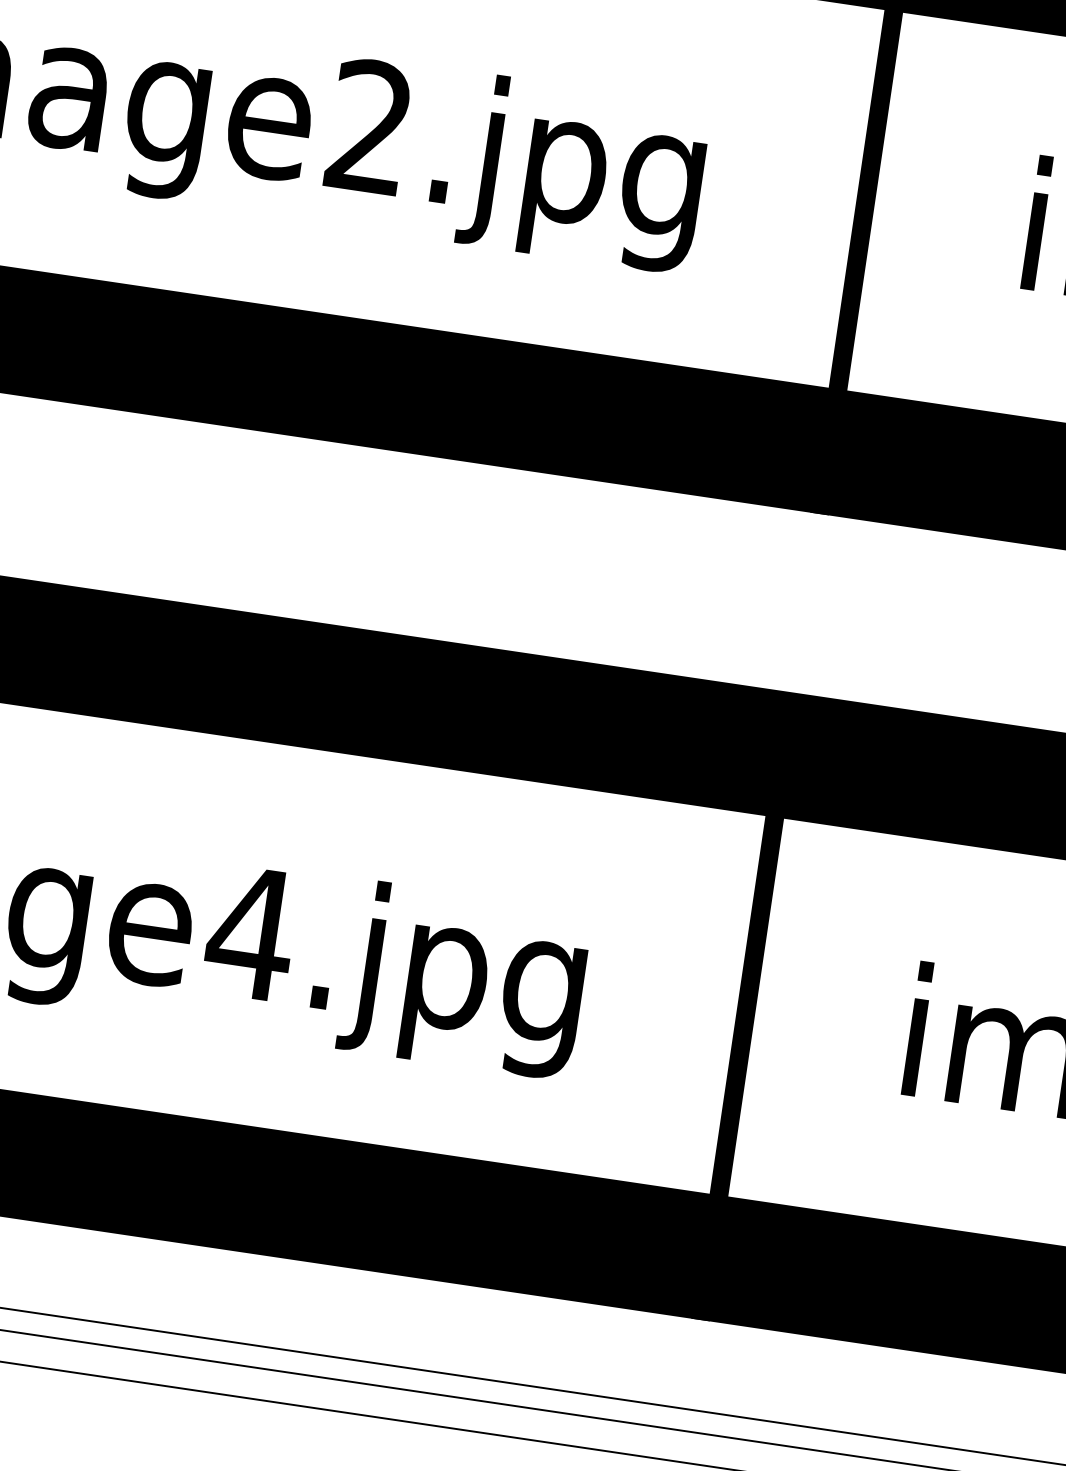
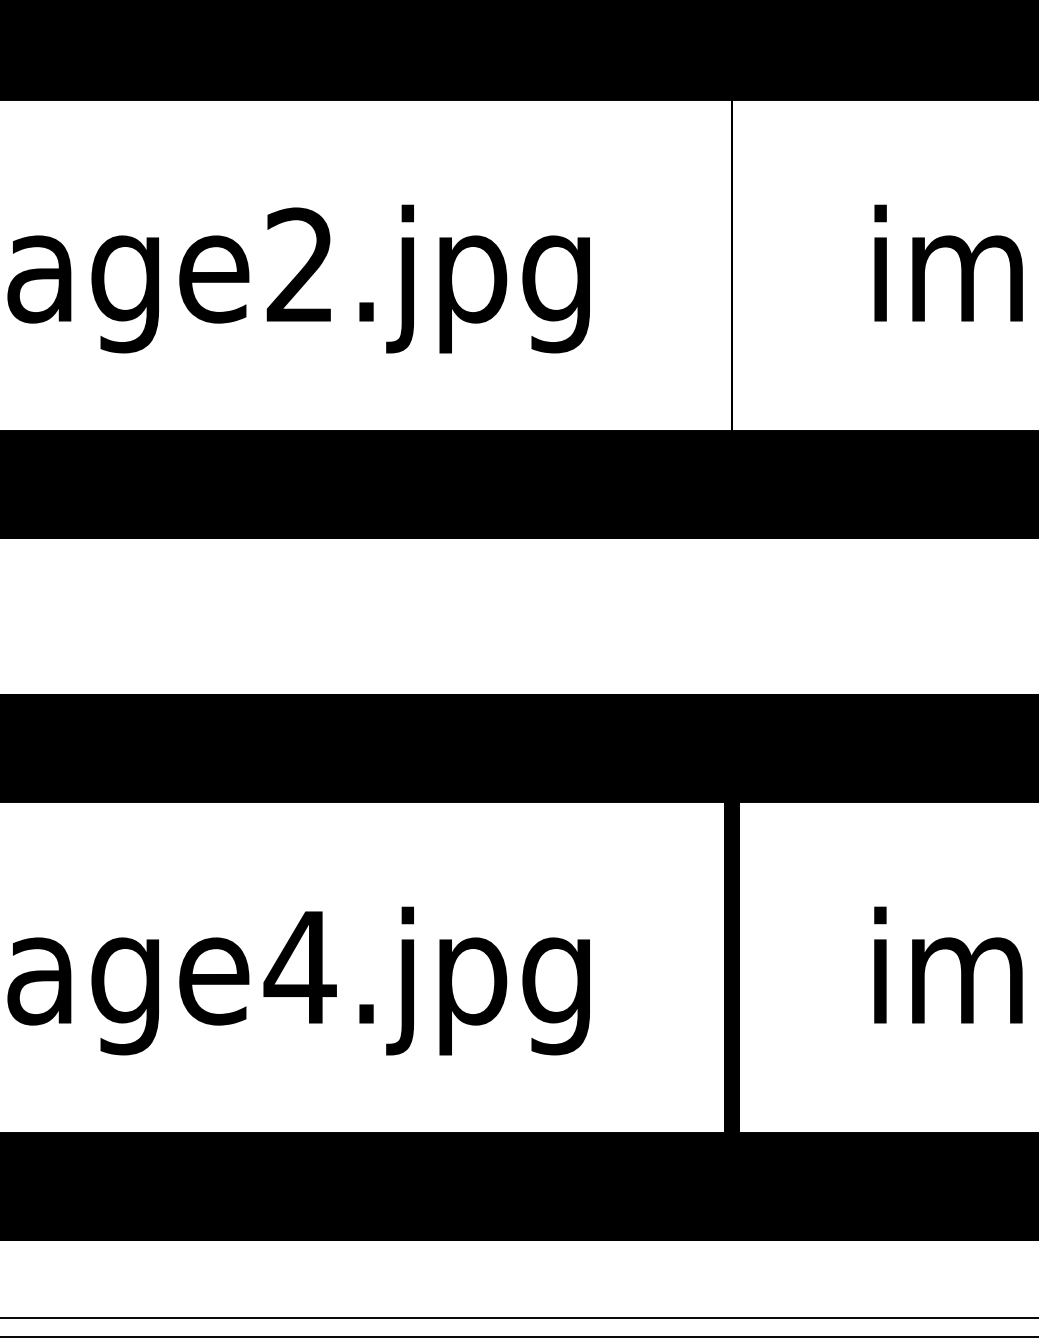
fill: (856, 262) -> (731, 319), removed

